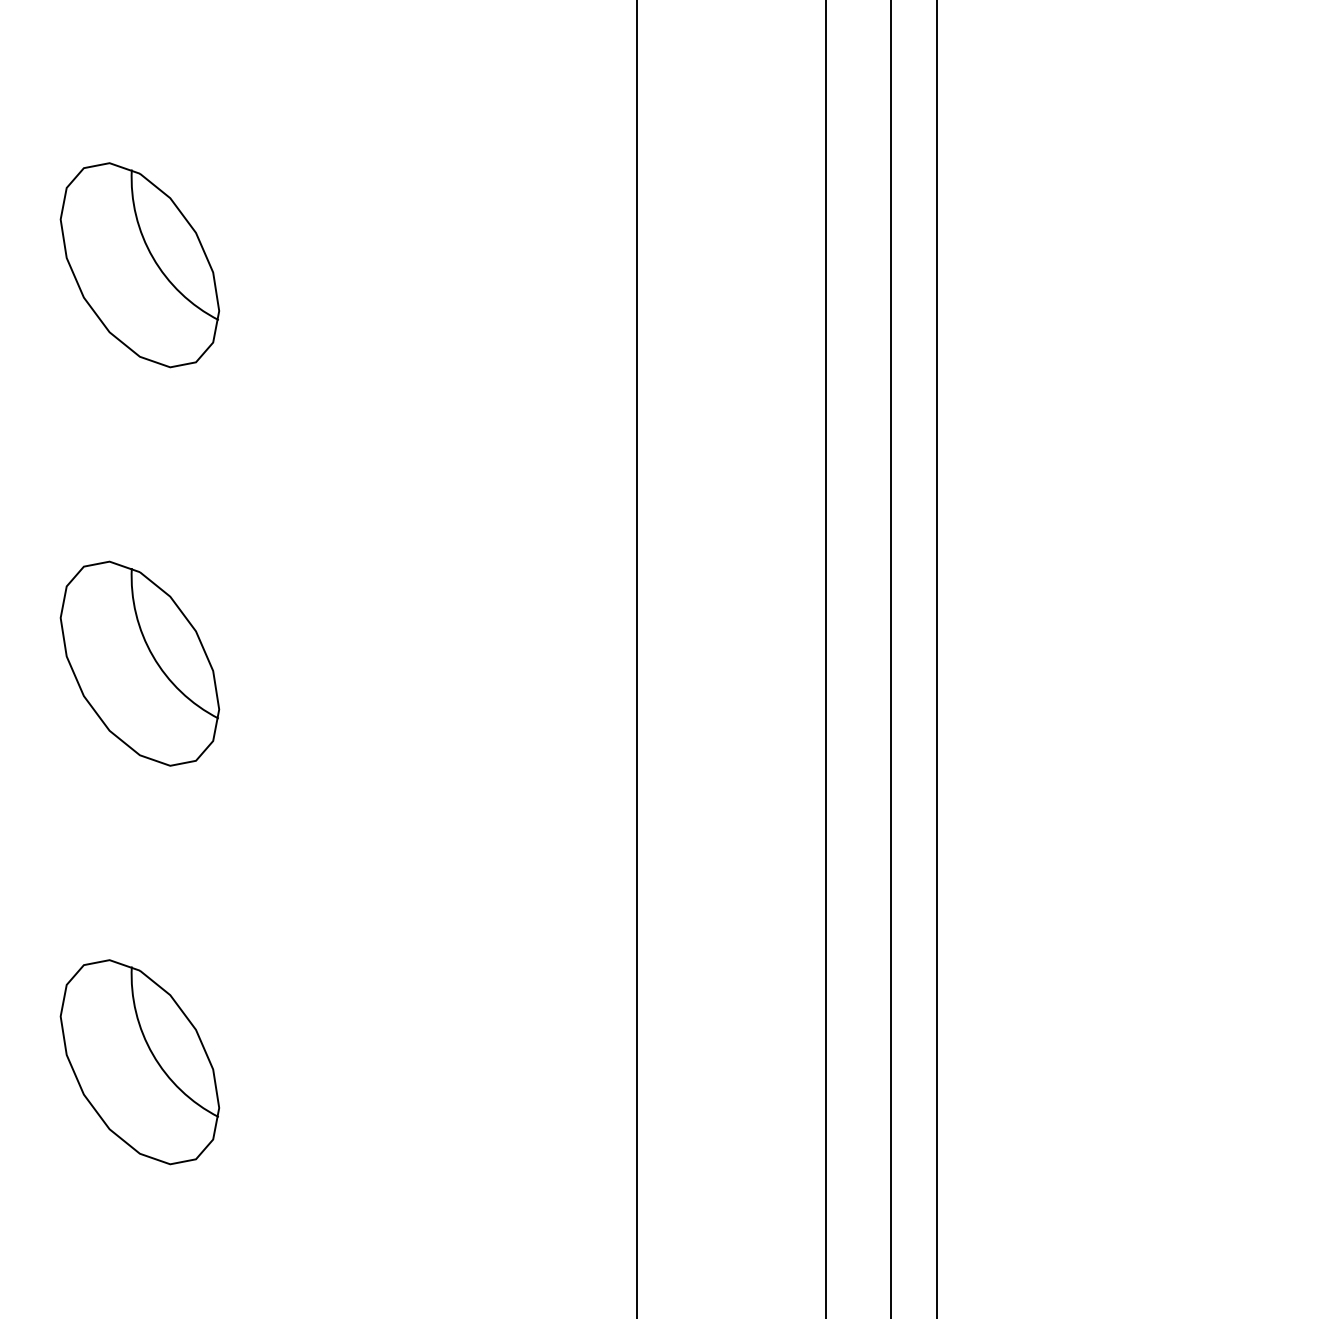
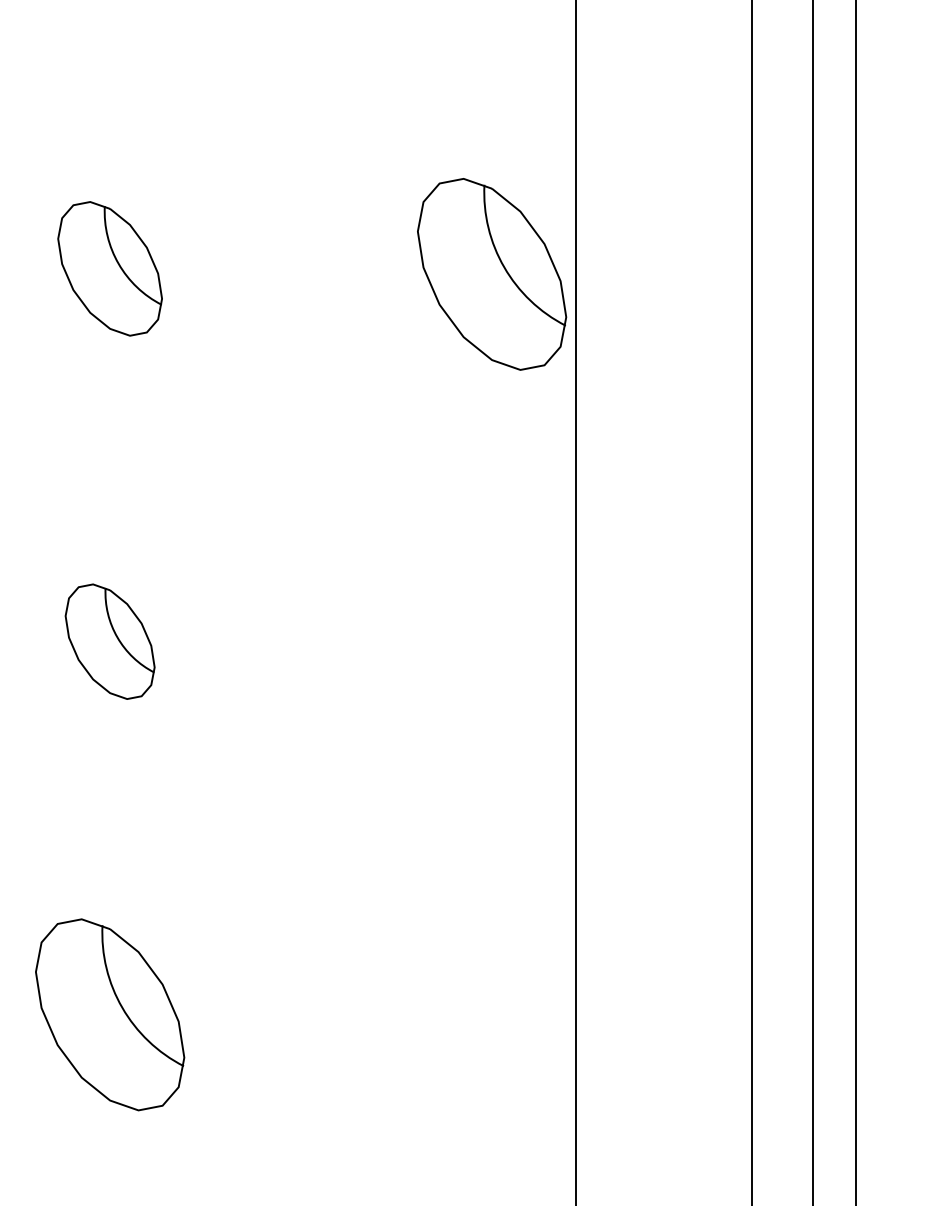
part: (139, 265) -> (109, 269), size x0.7
part: (547, 271) -> (491, 274), added
part: (139, 663) -> (109, 641), size x0.6

